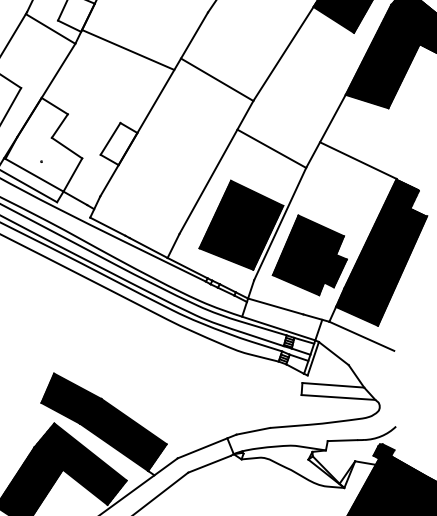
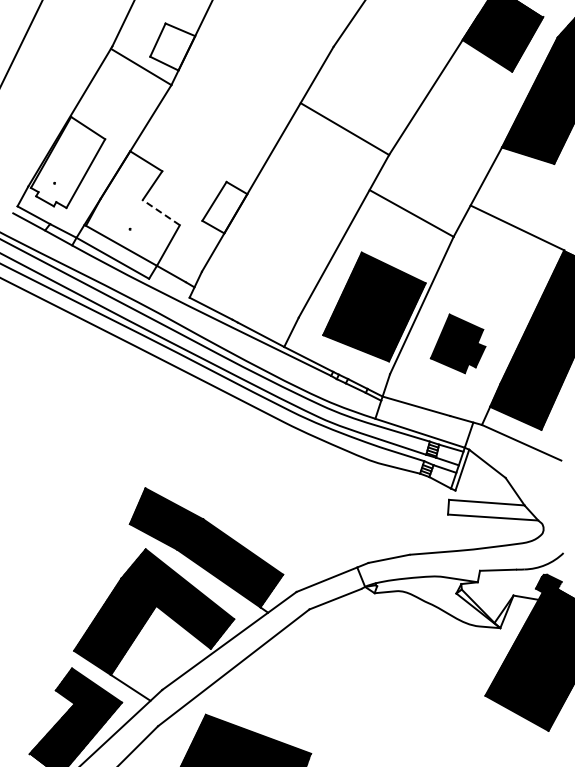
line: (127, 49) -> (235, 92), removed
line: (66, 148) -> (160, 212), solid -> dashed
part: (309, 255) -> (457, 343), size x0.6

